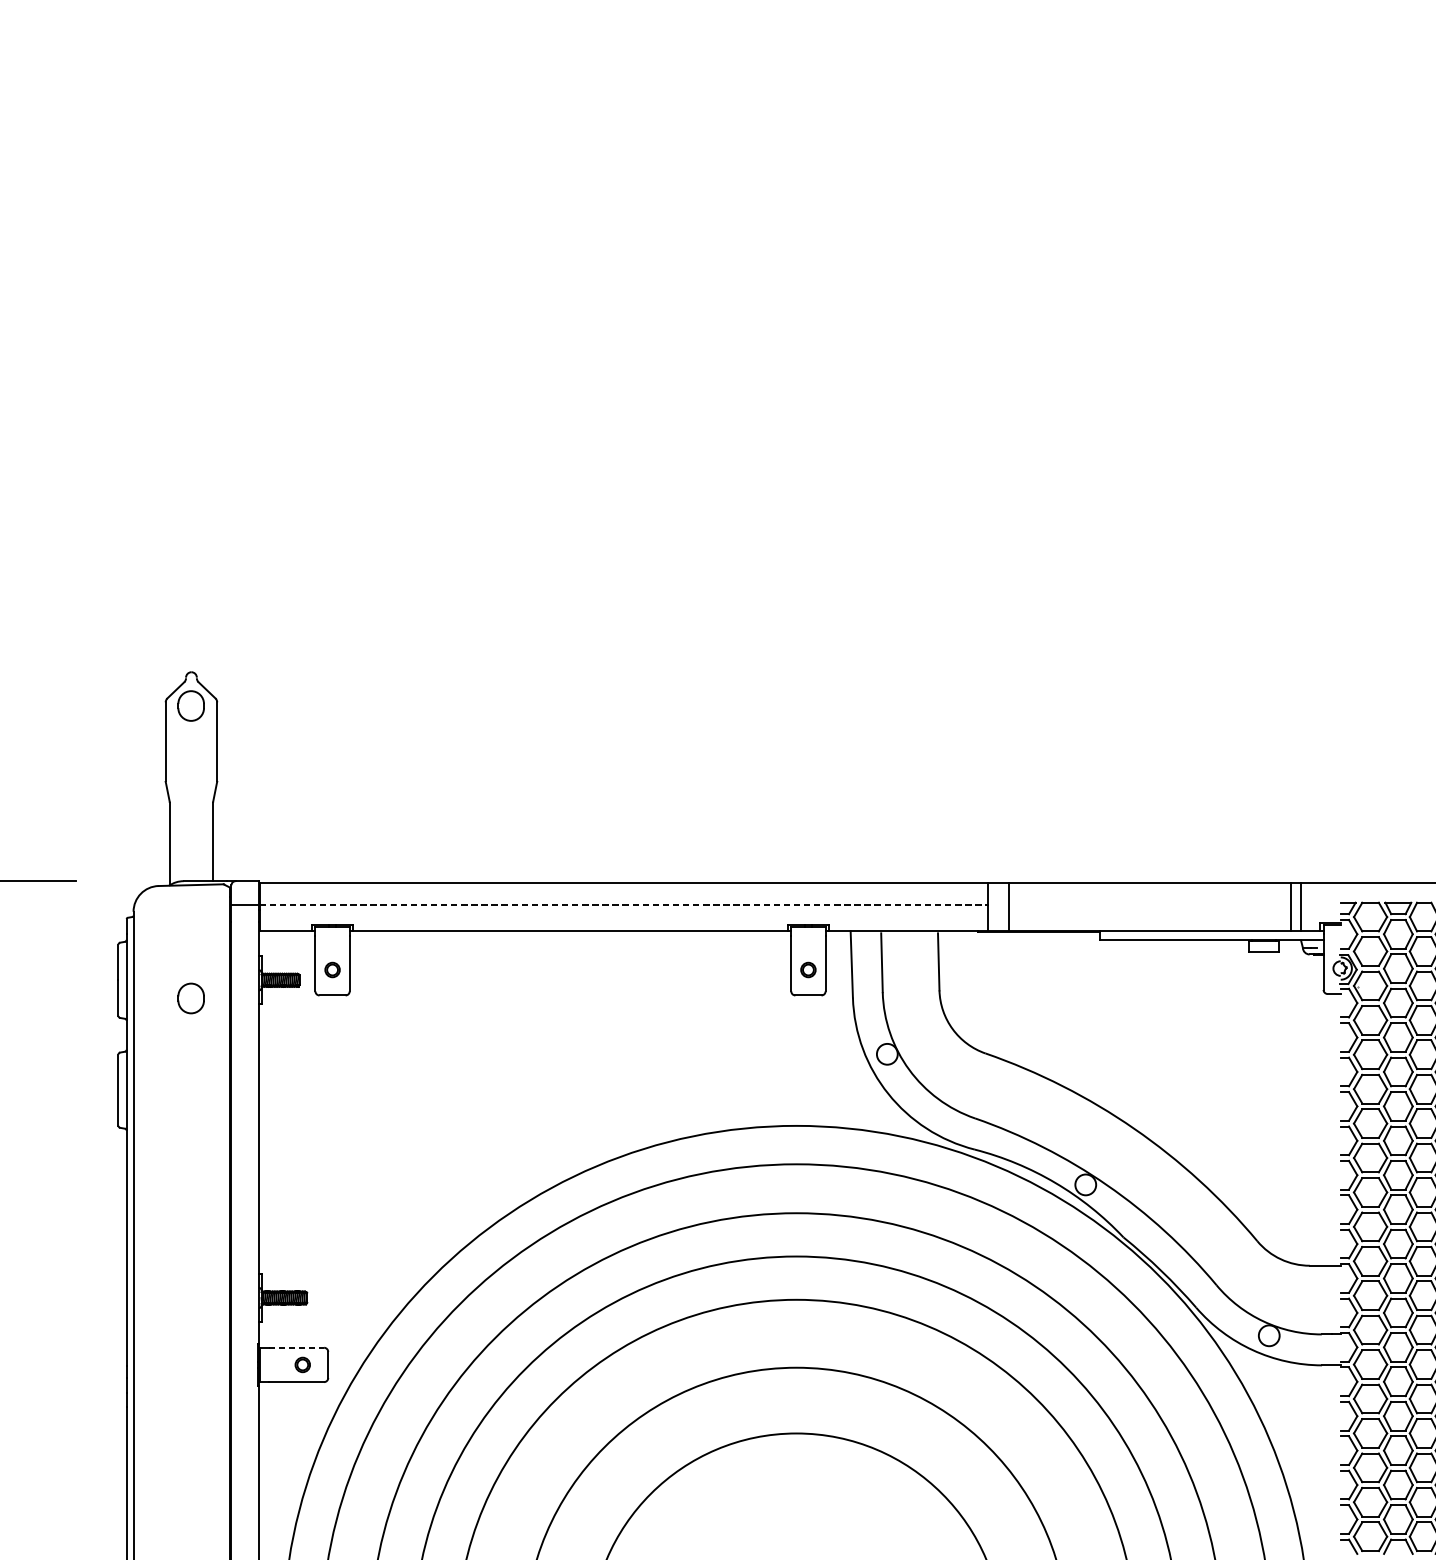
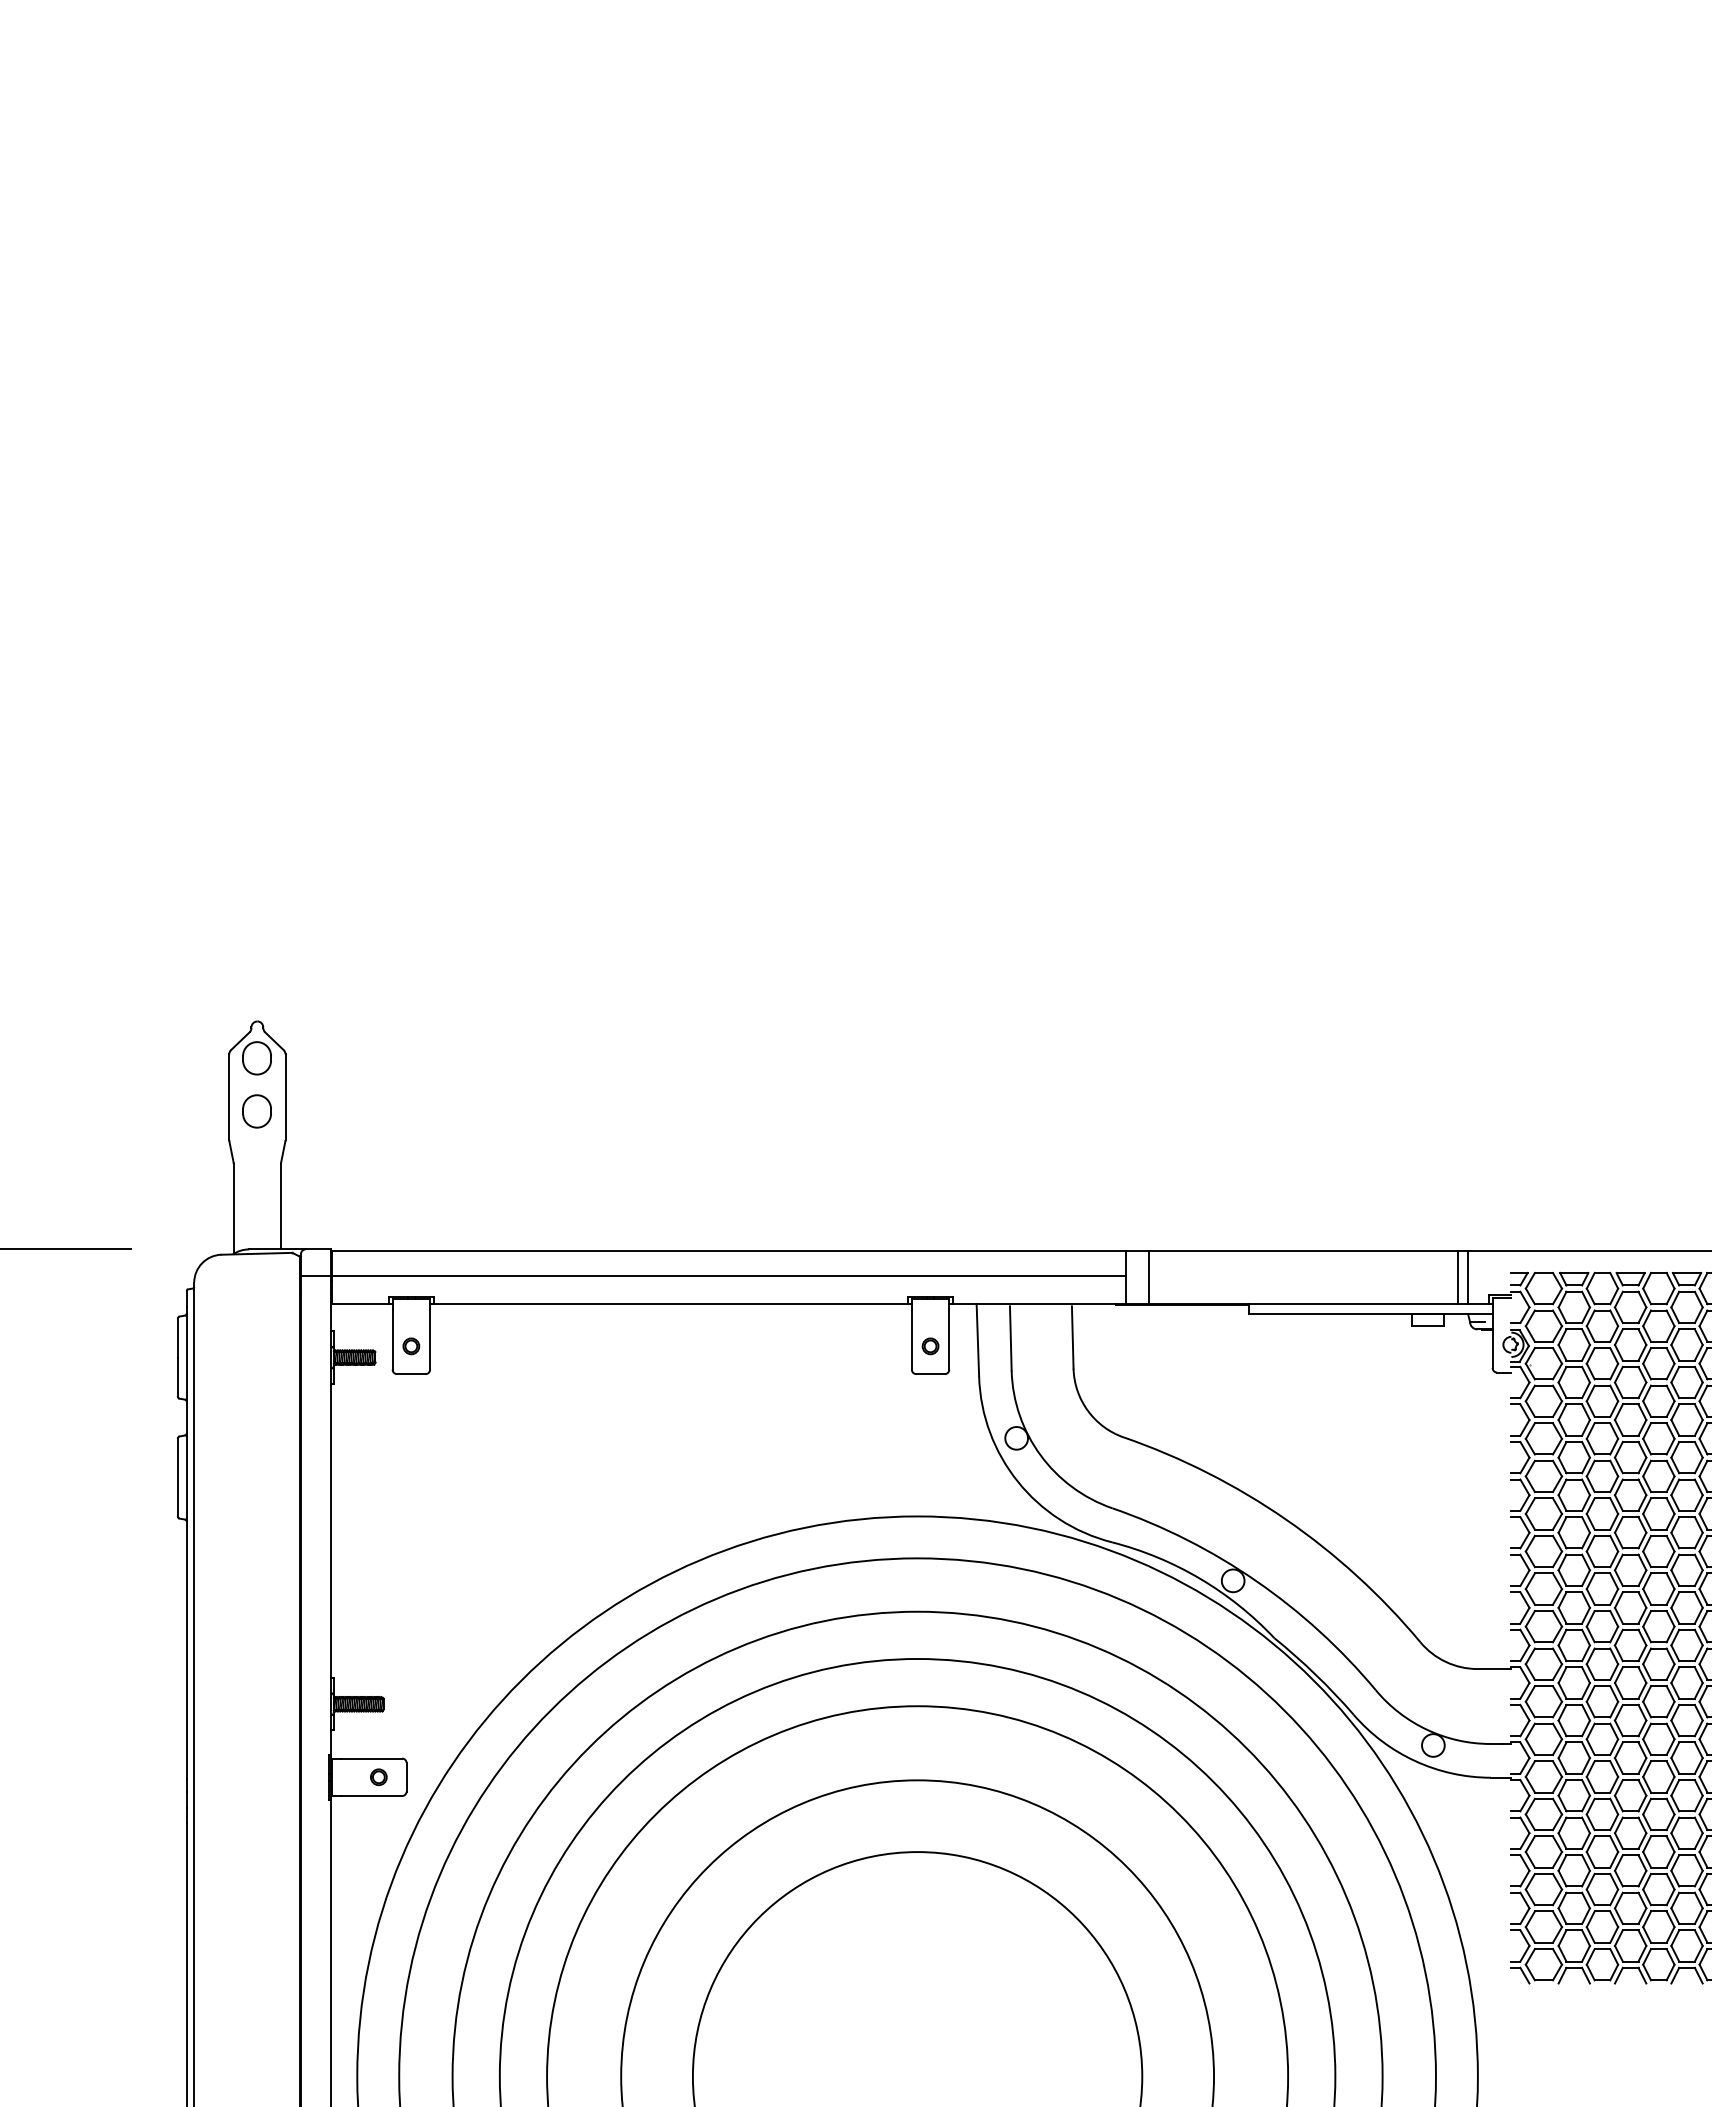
line: (624, 905) -> (729, 1275), dashed -> solid
part: (190, 998) -> (256, 1111), moved
line: (296, 1347) -> (372, 1758), dashed -> solid

